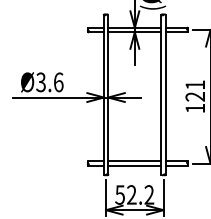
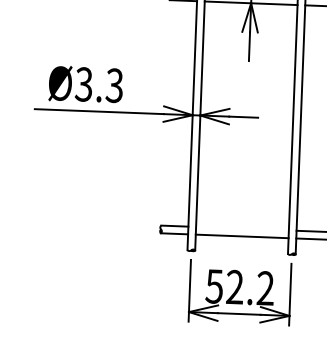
text: (58, 82) -> (114, 85), Ø3.6 -> Ø3.3
line: (134, 161) -> (241, 228), removed

